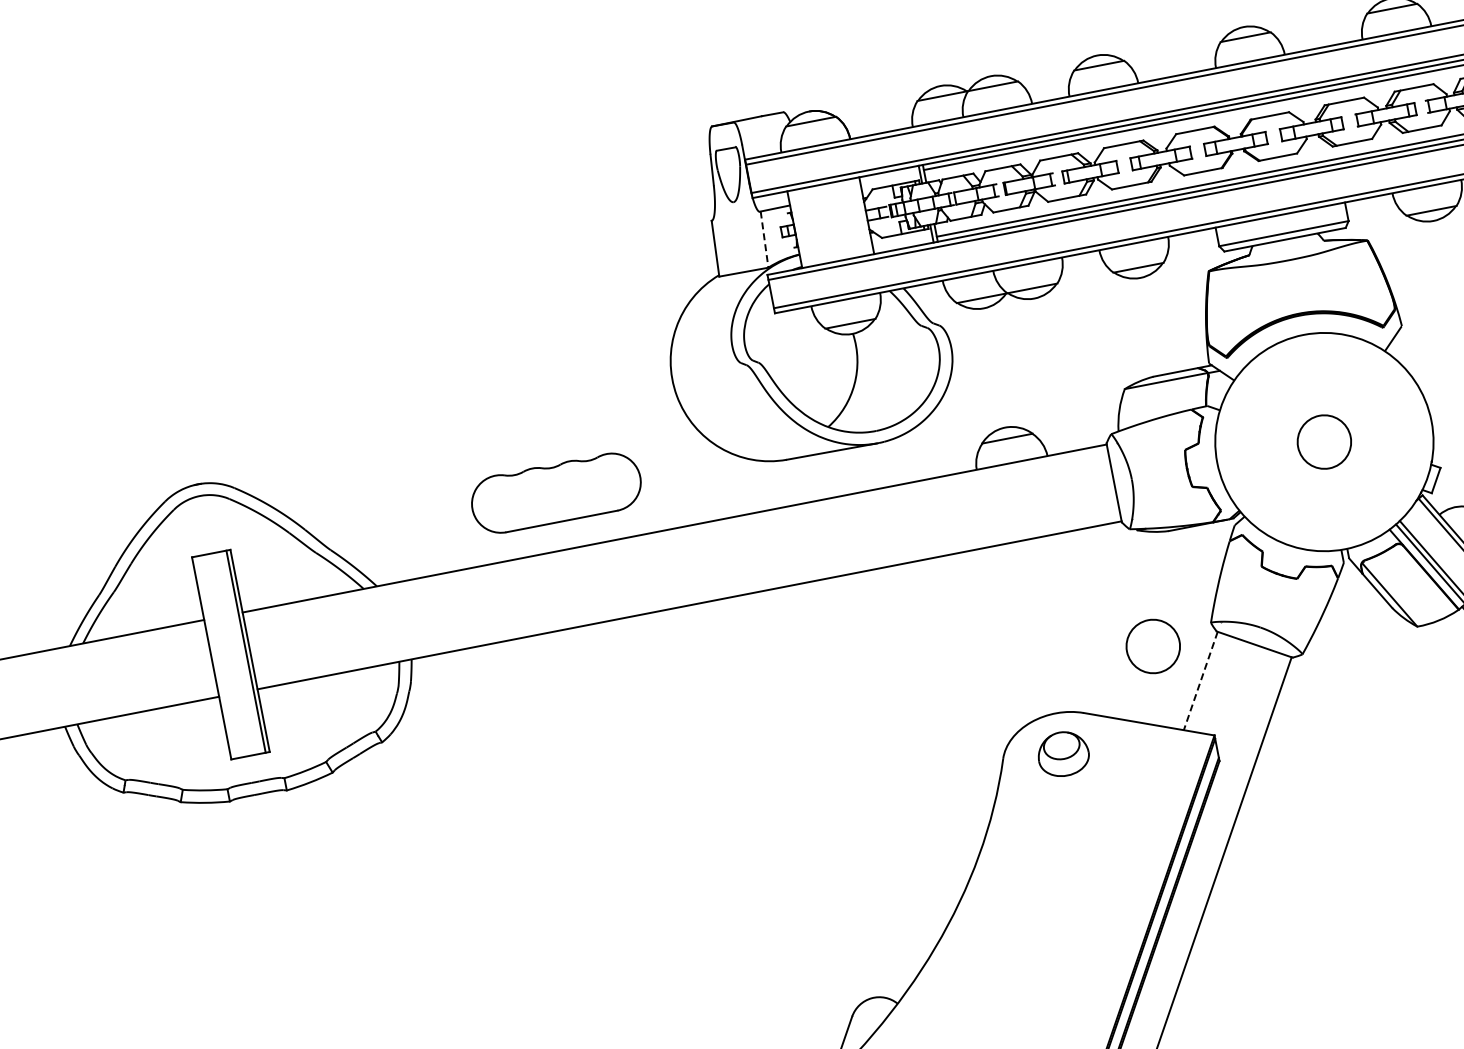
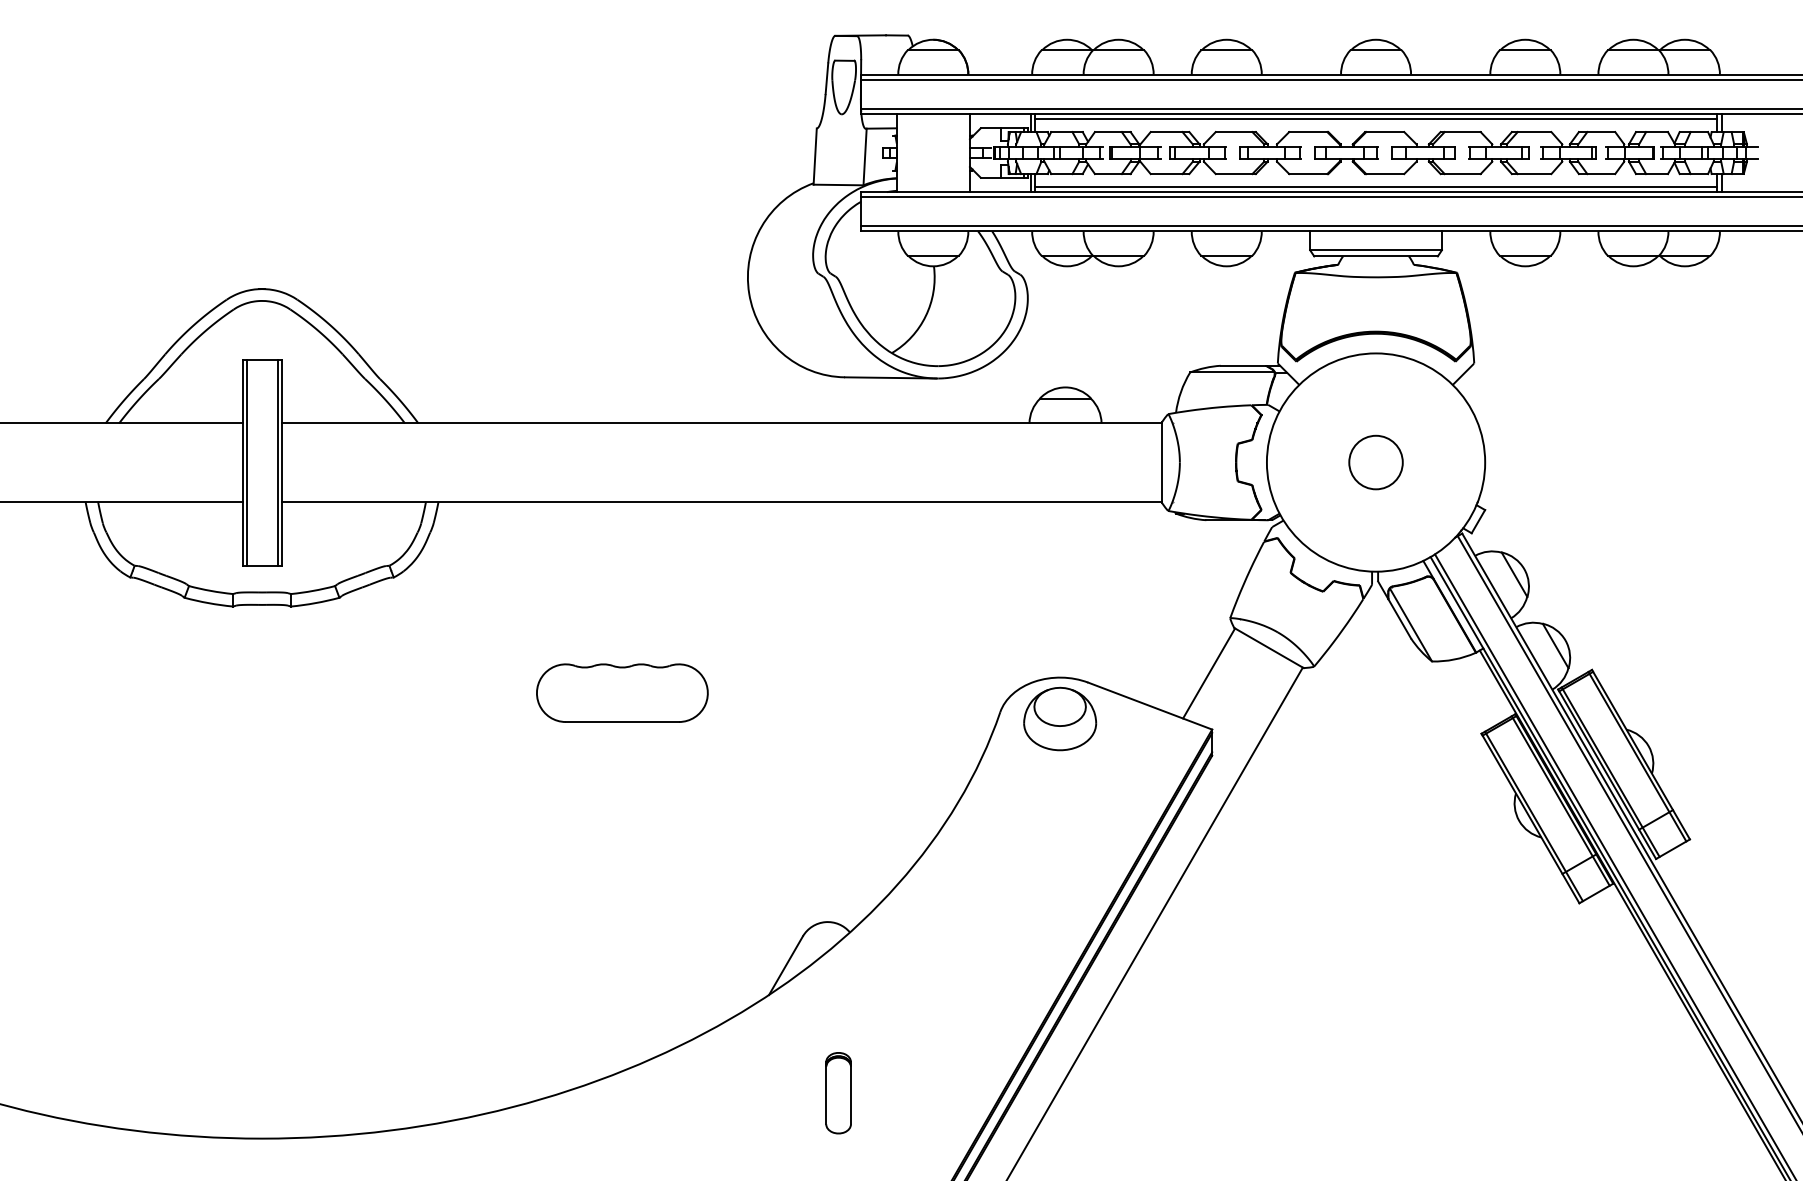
line: (765, 240) -> (865, 157), dashed -> solid
part: (556, 492) -> (622, 692), moved
circle: (1152, 646) -> (1168, 630), removed
line: (215, 657) -> (246, 462), added
line: (1200, 681) -> (1208, 673), dashed -> solid
part: (1063, 753) -> (1060, 718), size x1.43

